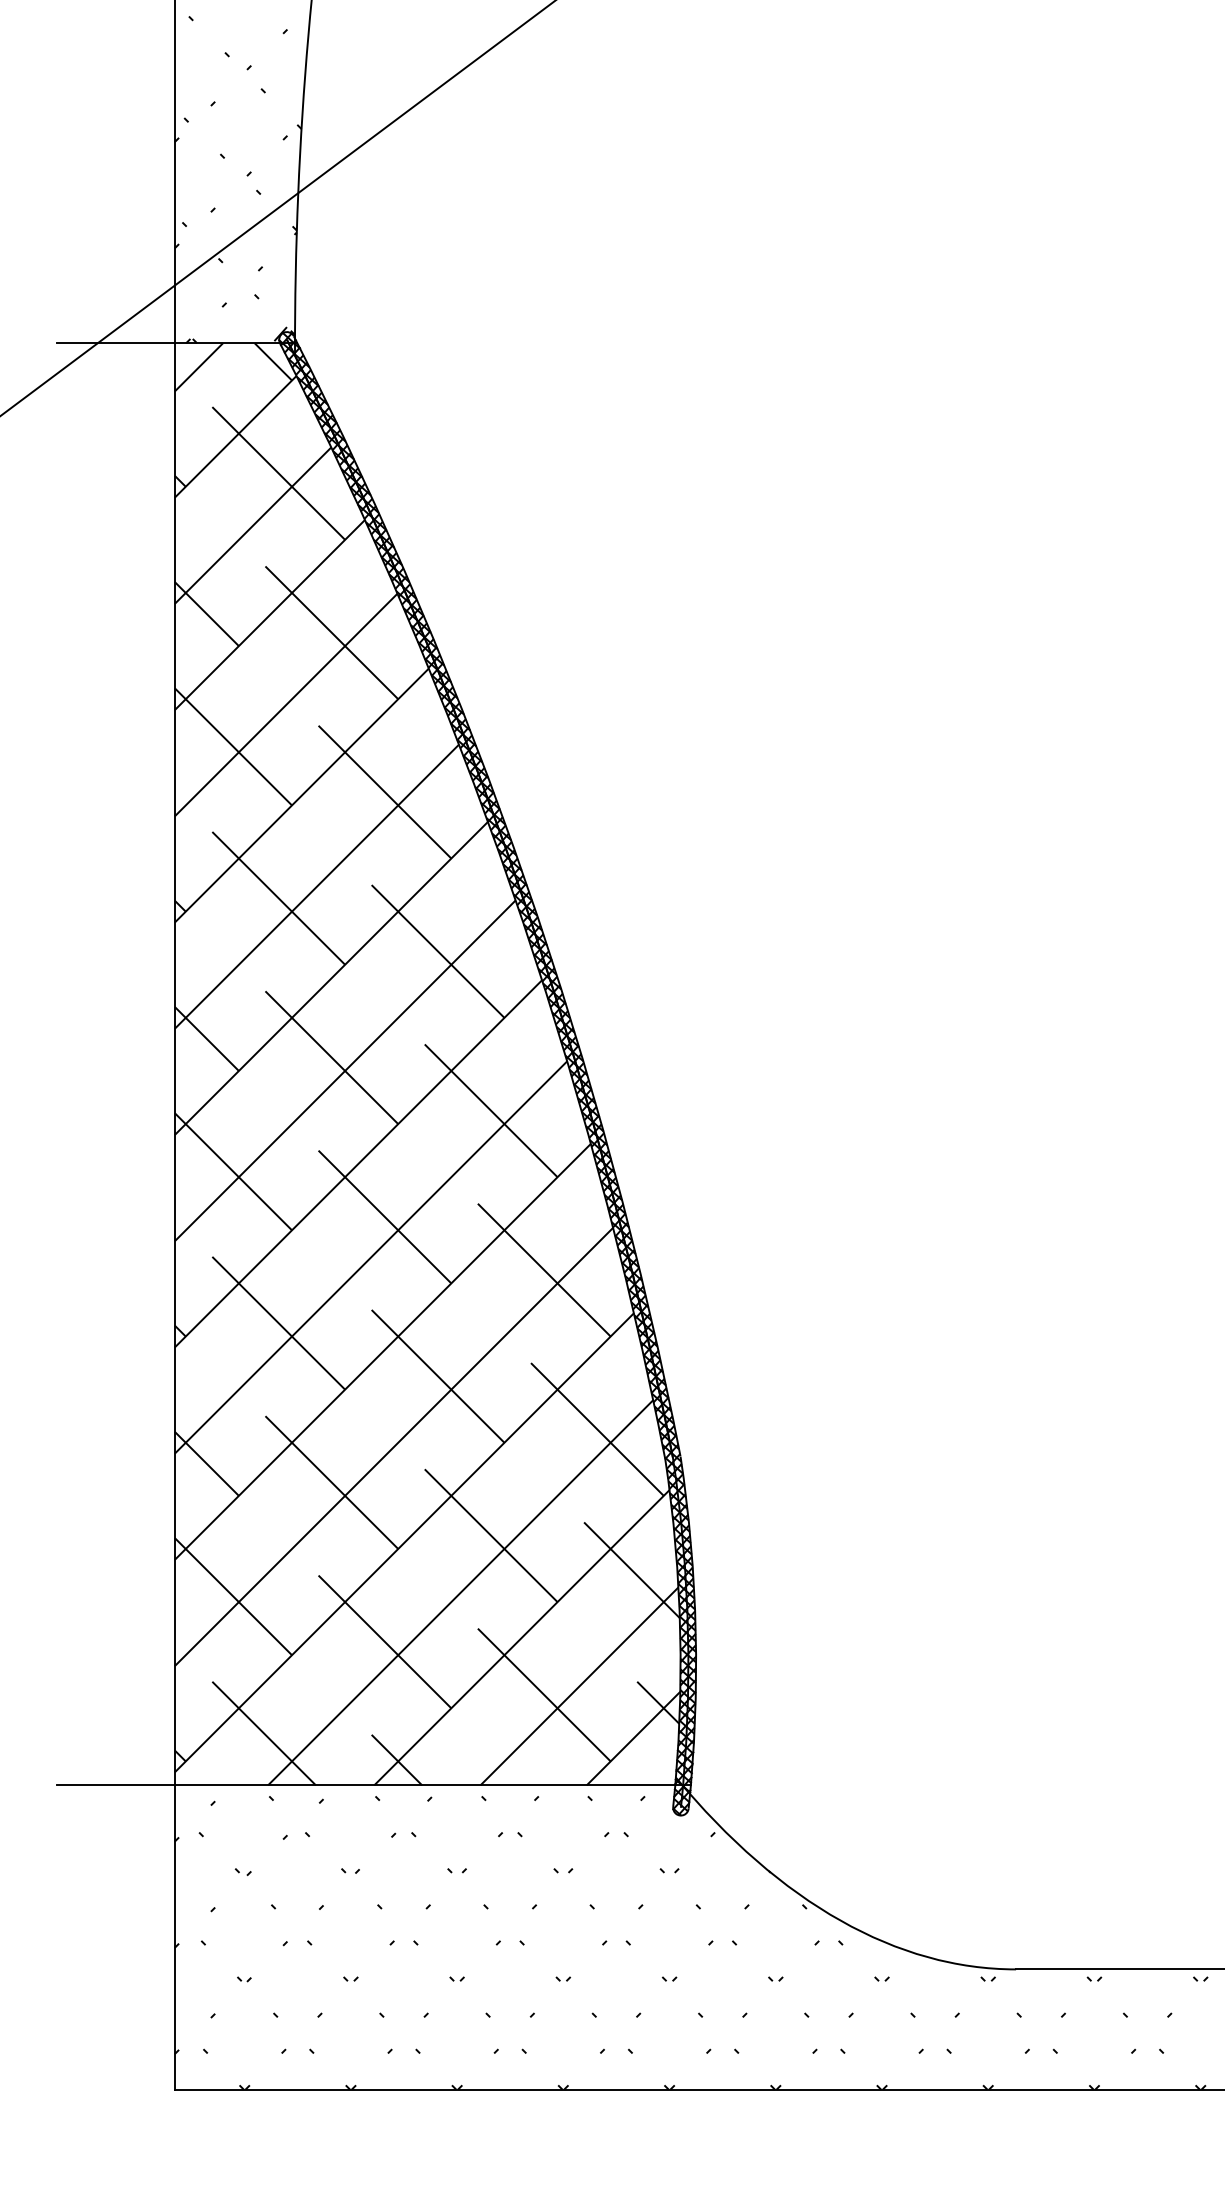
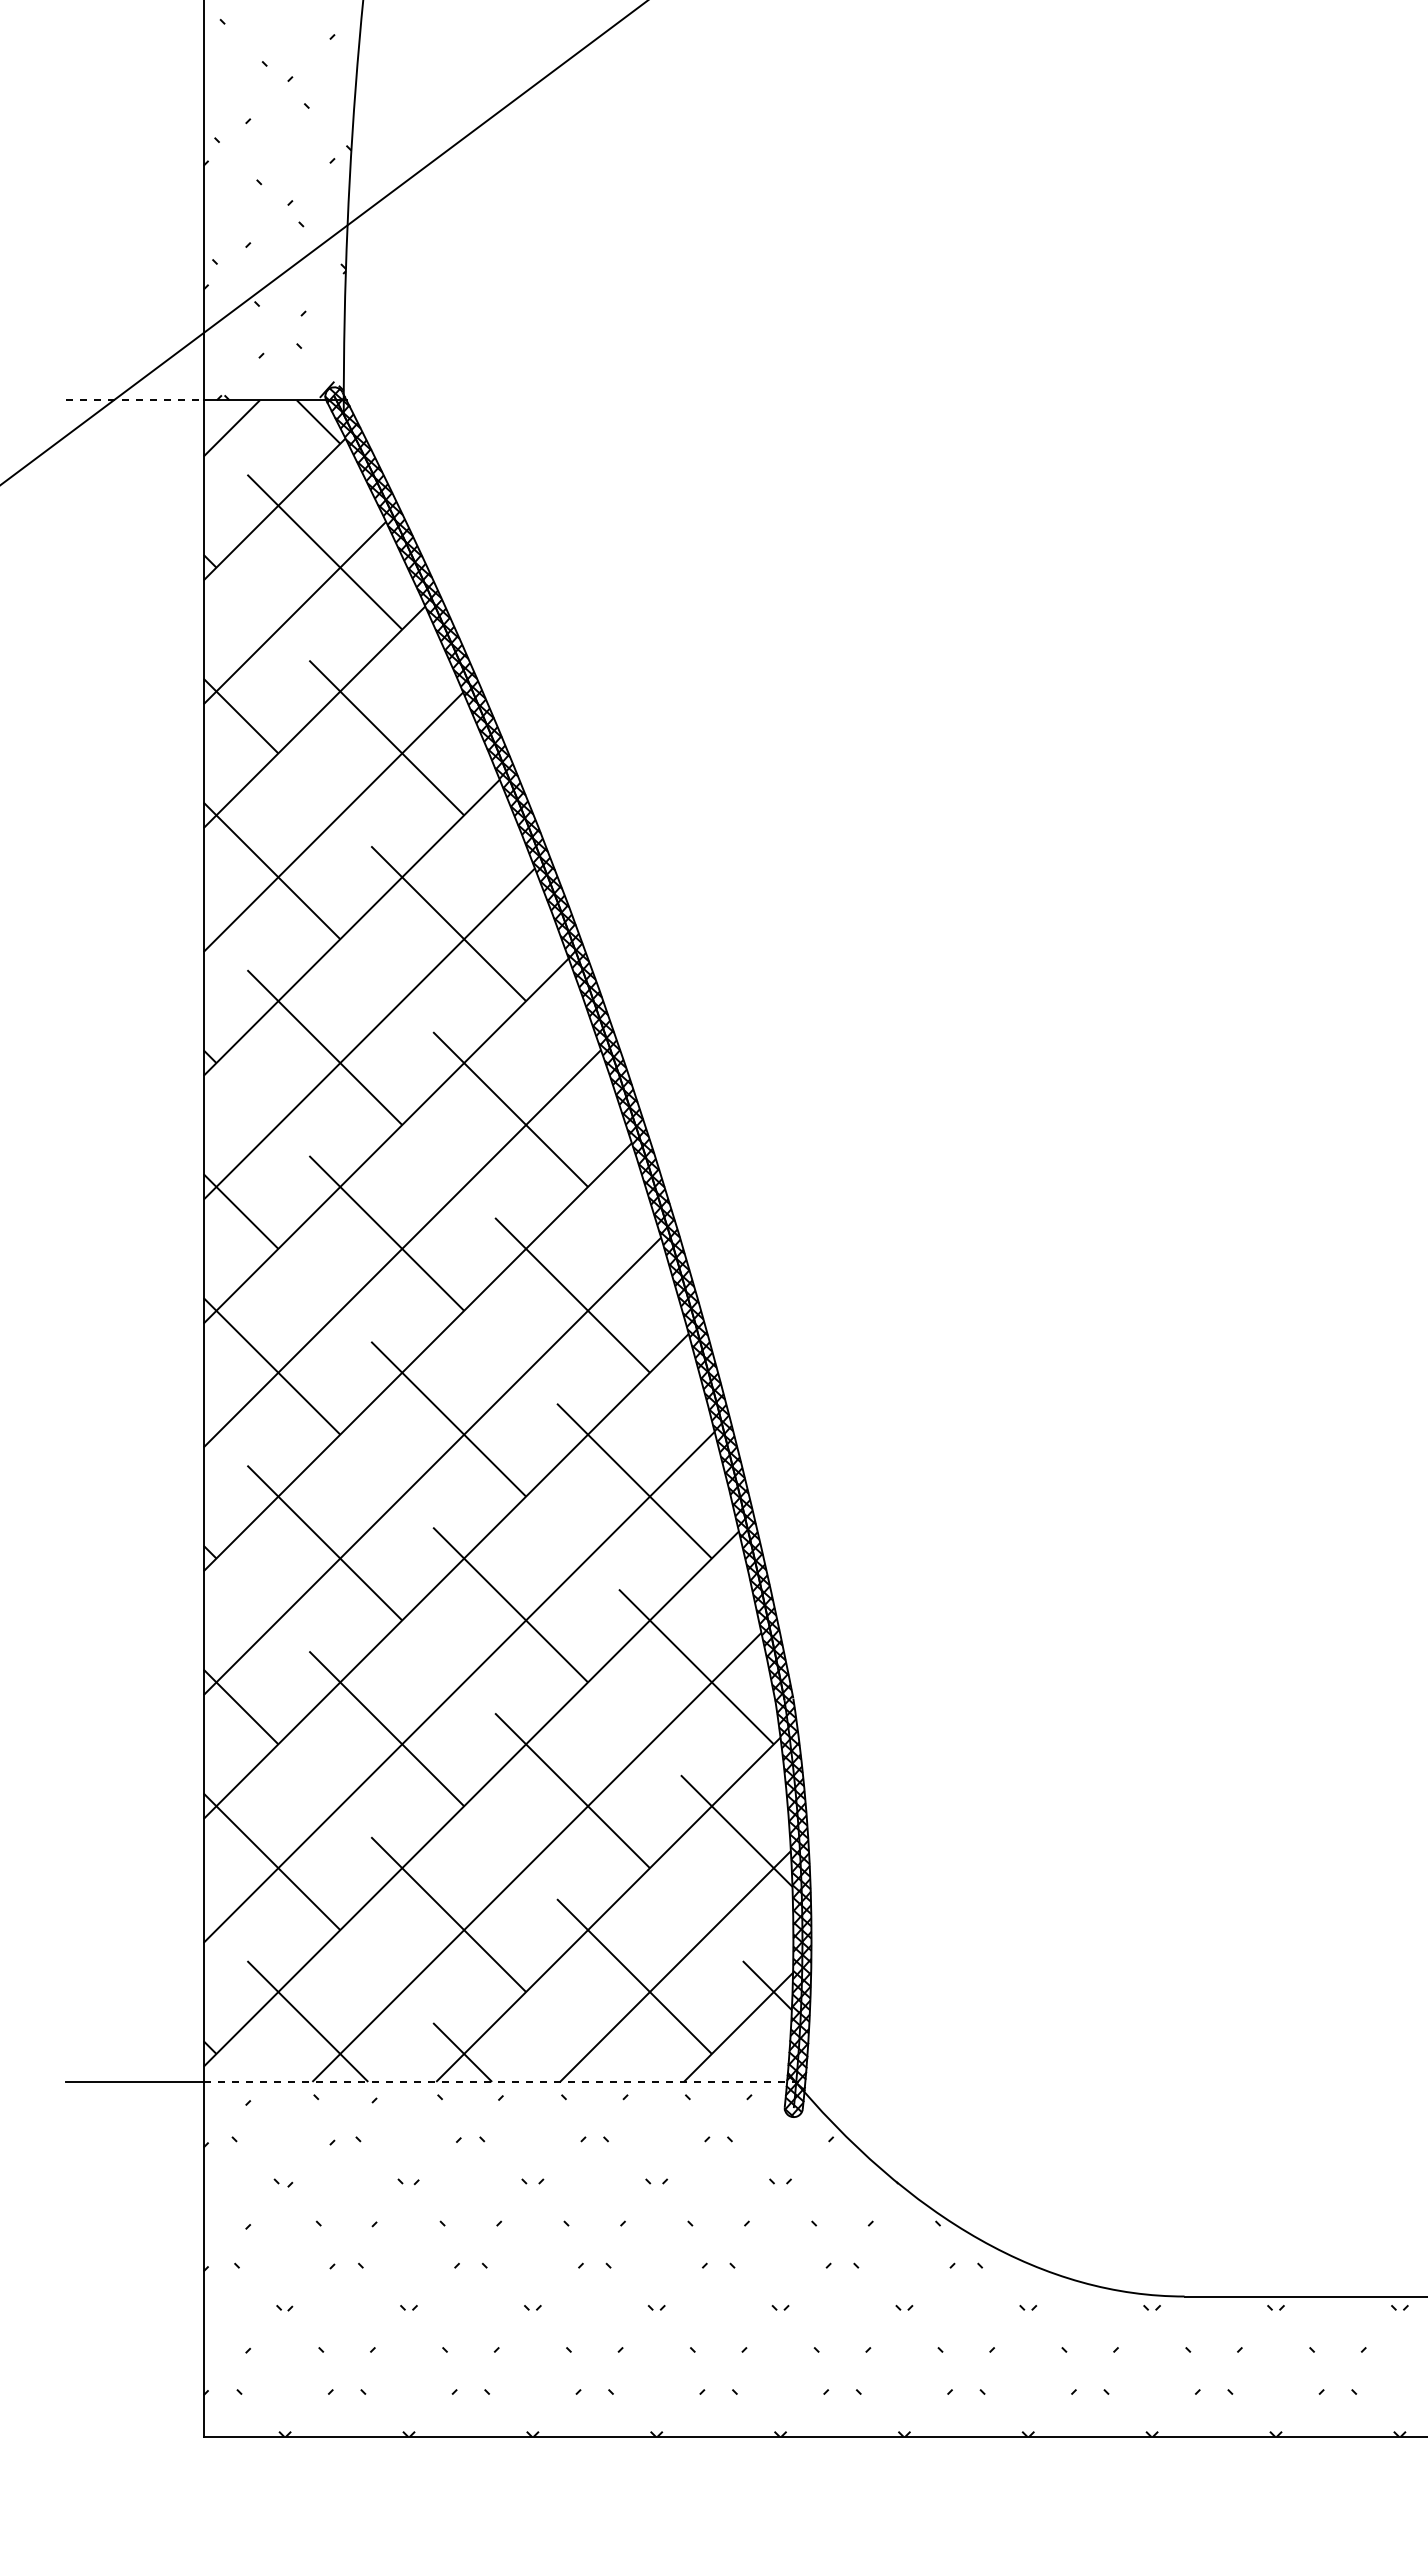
line: (115, 343) -> (134, 400), solid -> dashed
line: (432, 1785) -> (504, 2081), solid -> dashed

